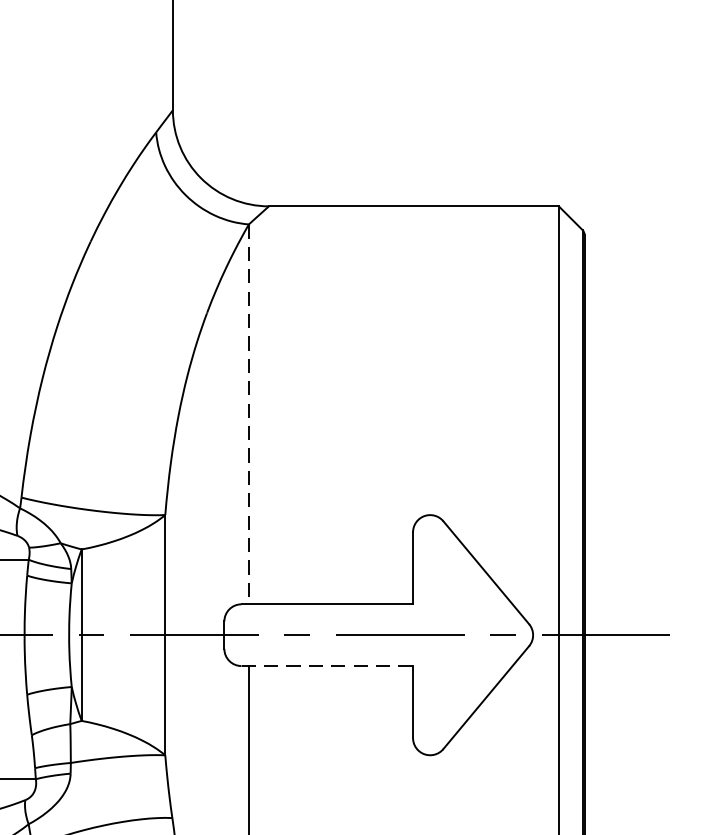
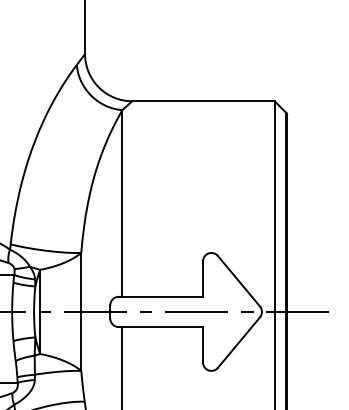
line: (249, 414) -> (122, 203), dashed -> solid
line: (328, 666) -> (161, 327), dashed -> solid

